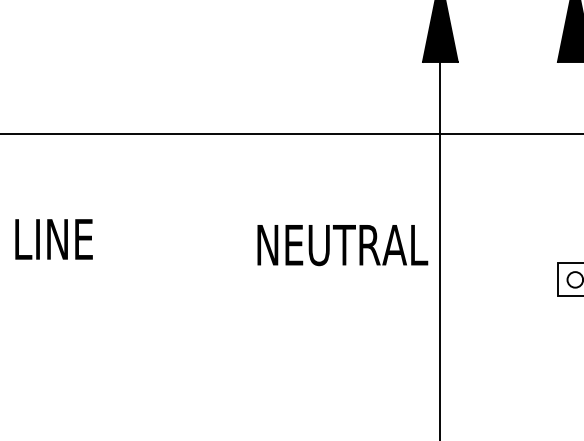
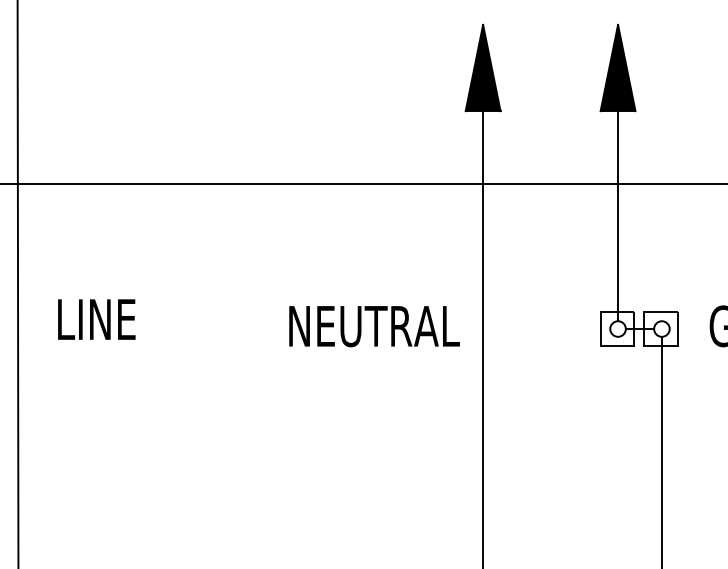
line: (575, 167) -> (618, 216), added
text: (53, 239) -> (96, 319), moved
text: (342, 245) -> (374, 326), moved

